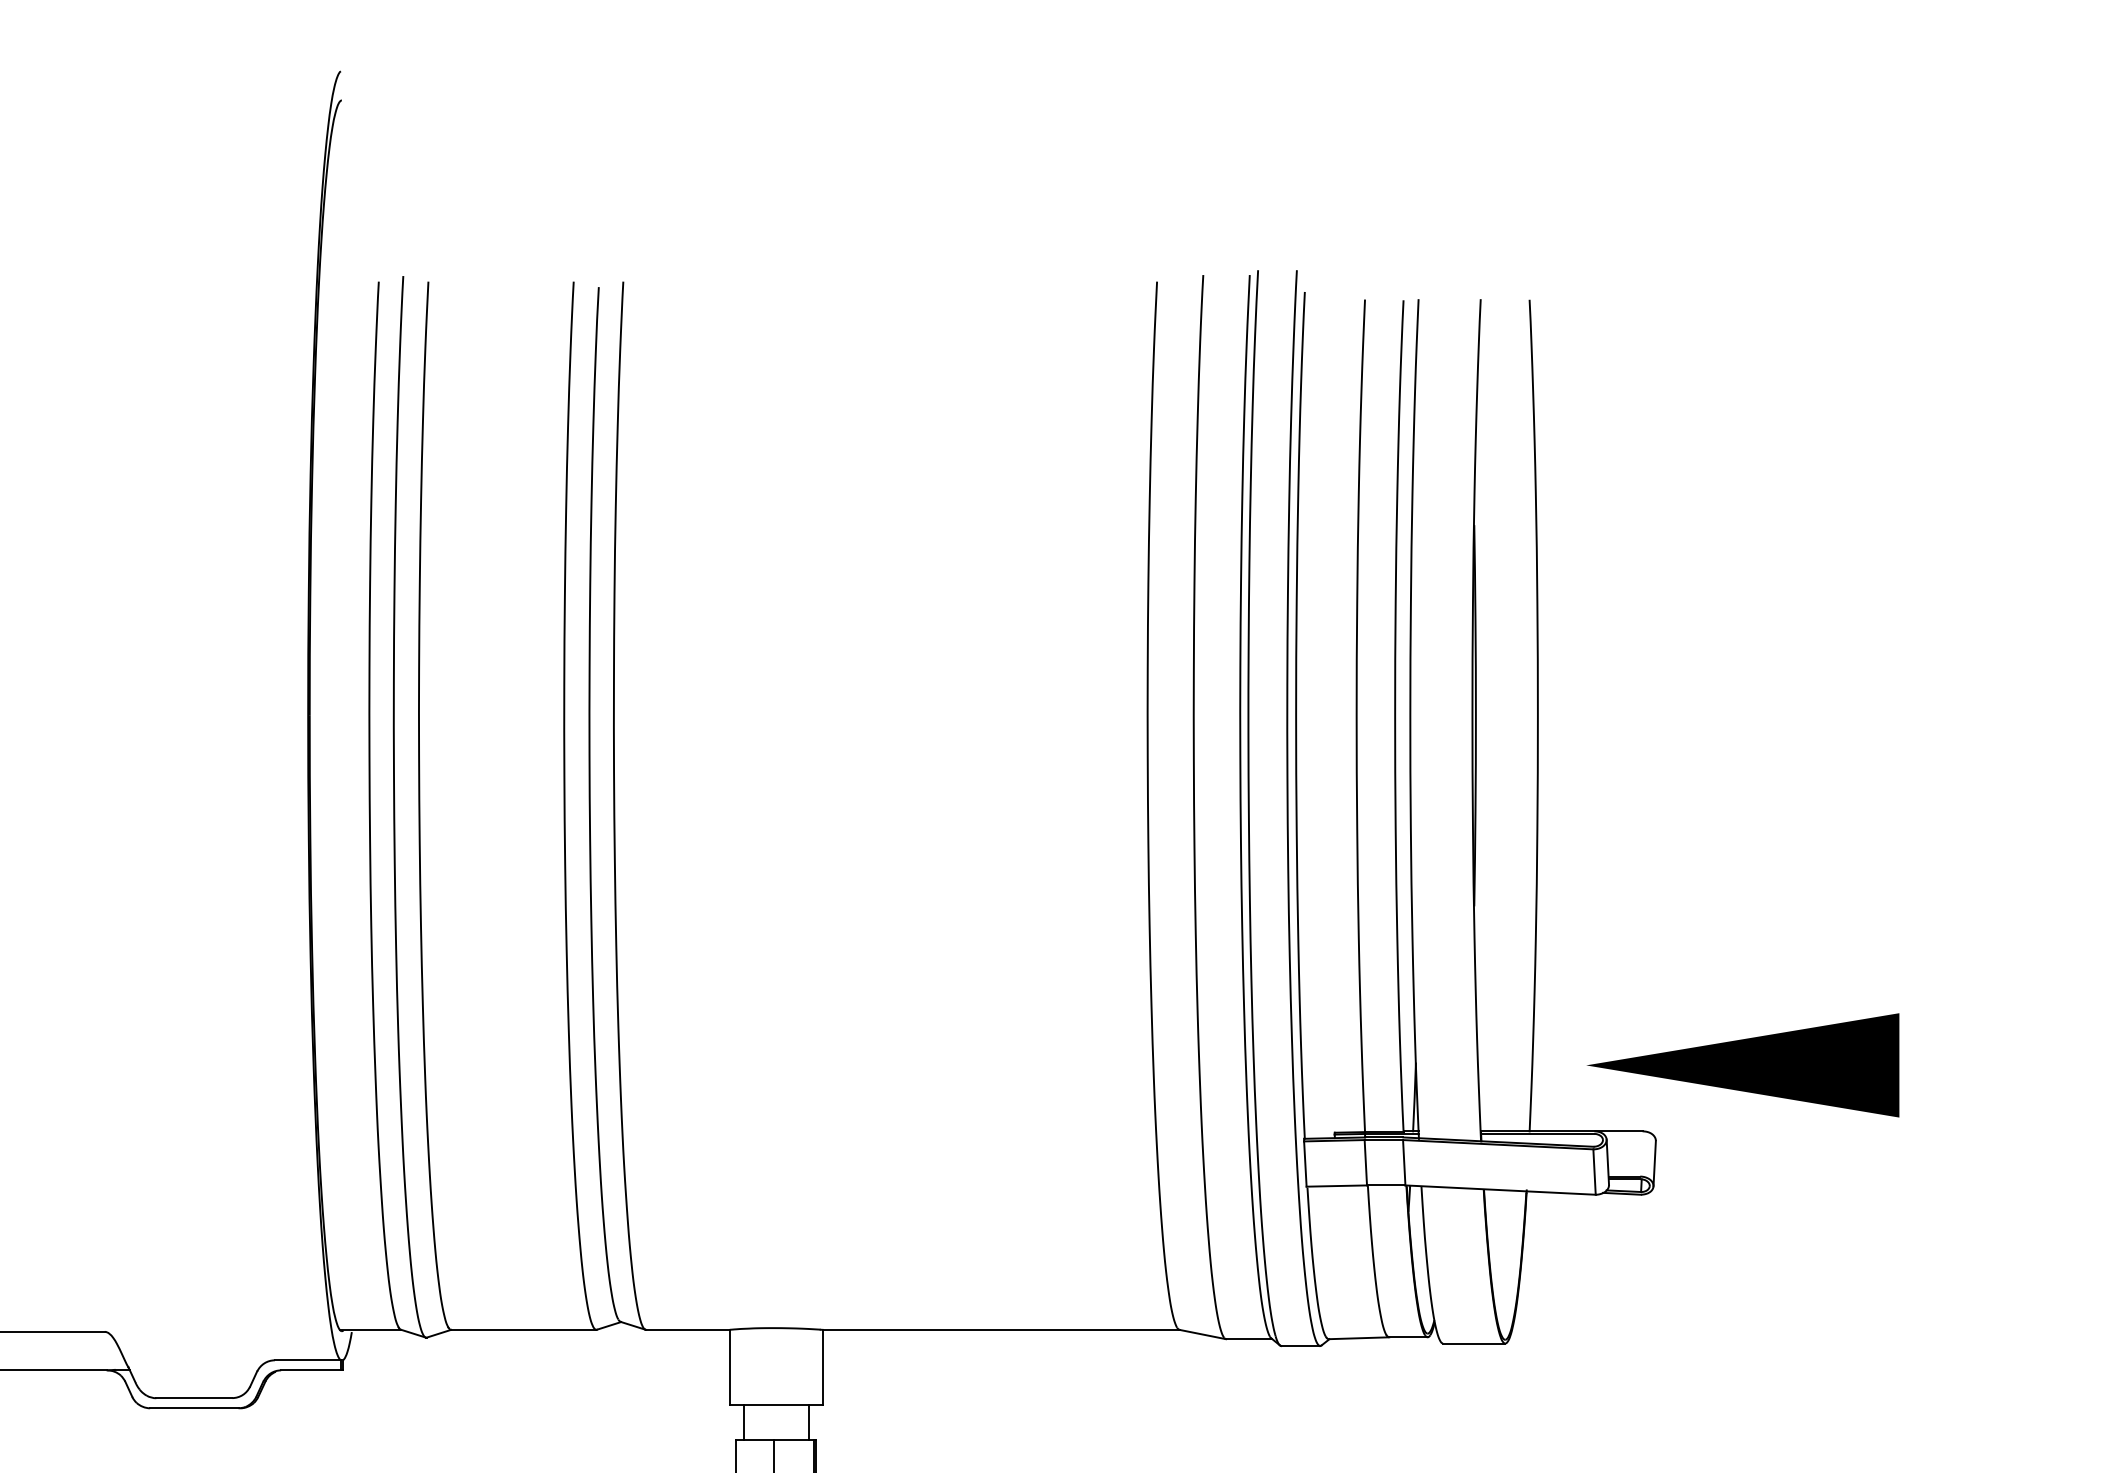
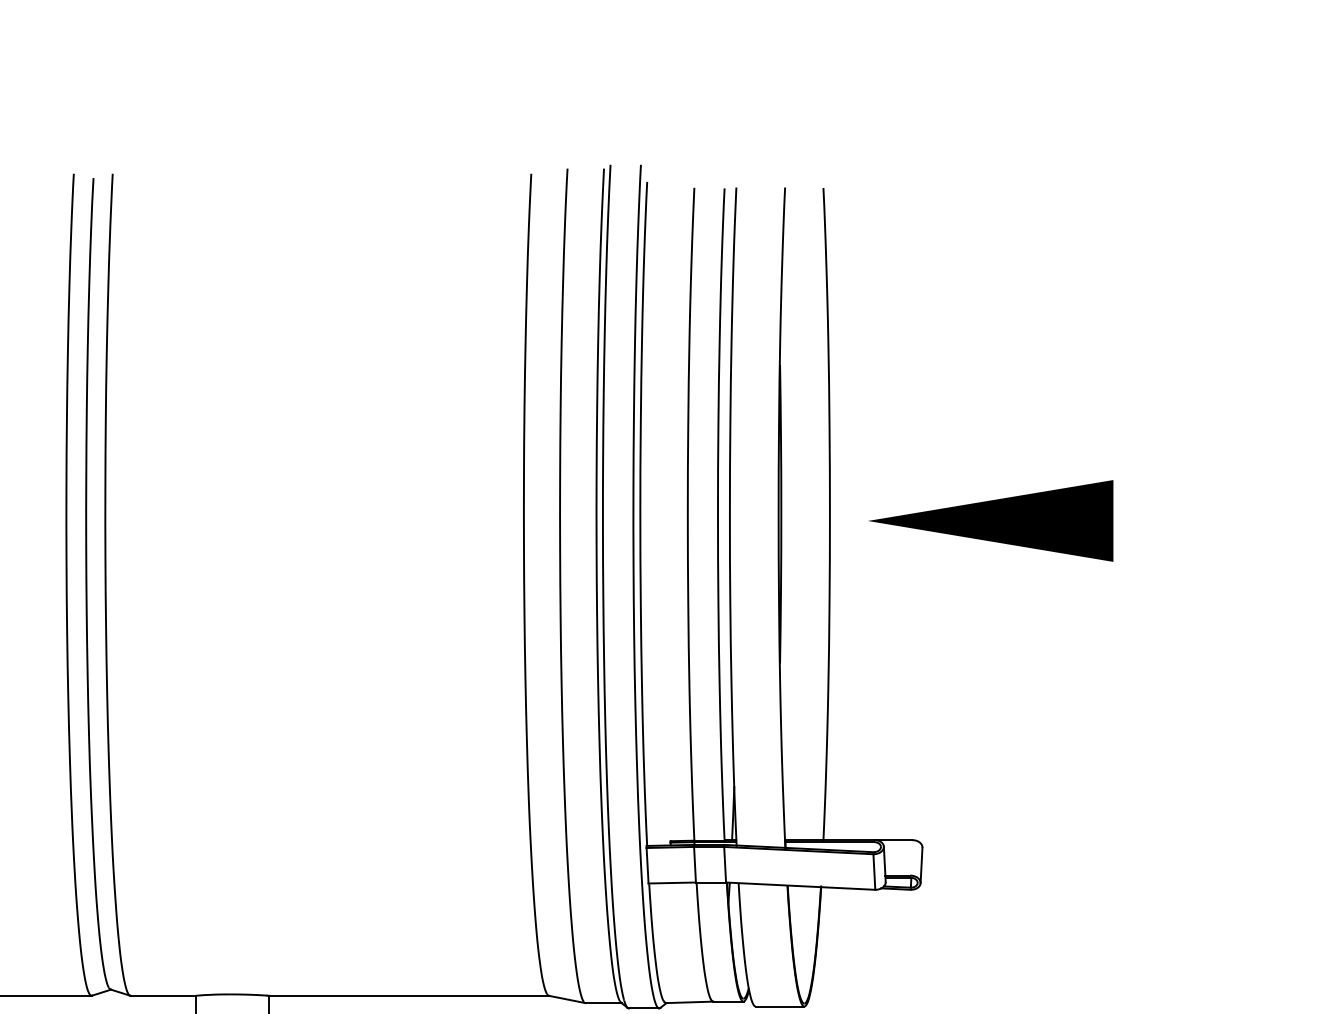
part: (1743, 1065) -> (991, 521), moved

